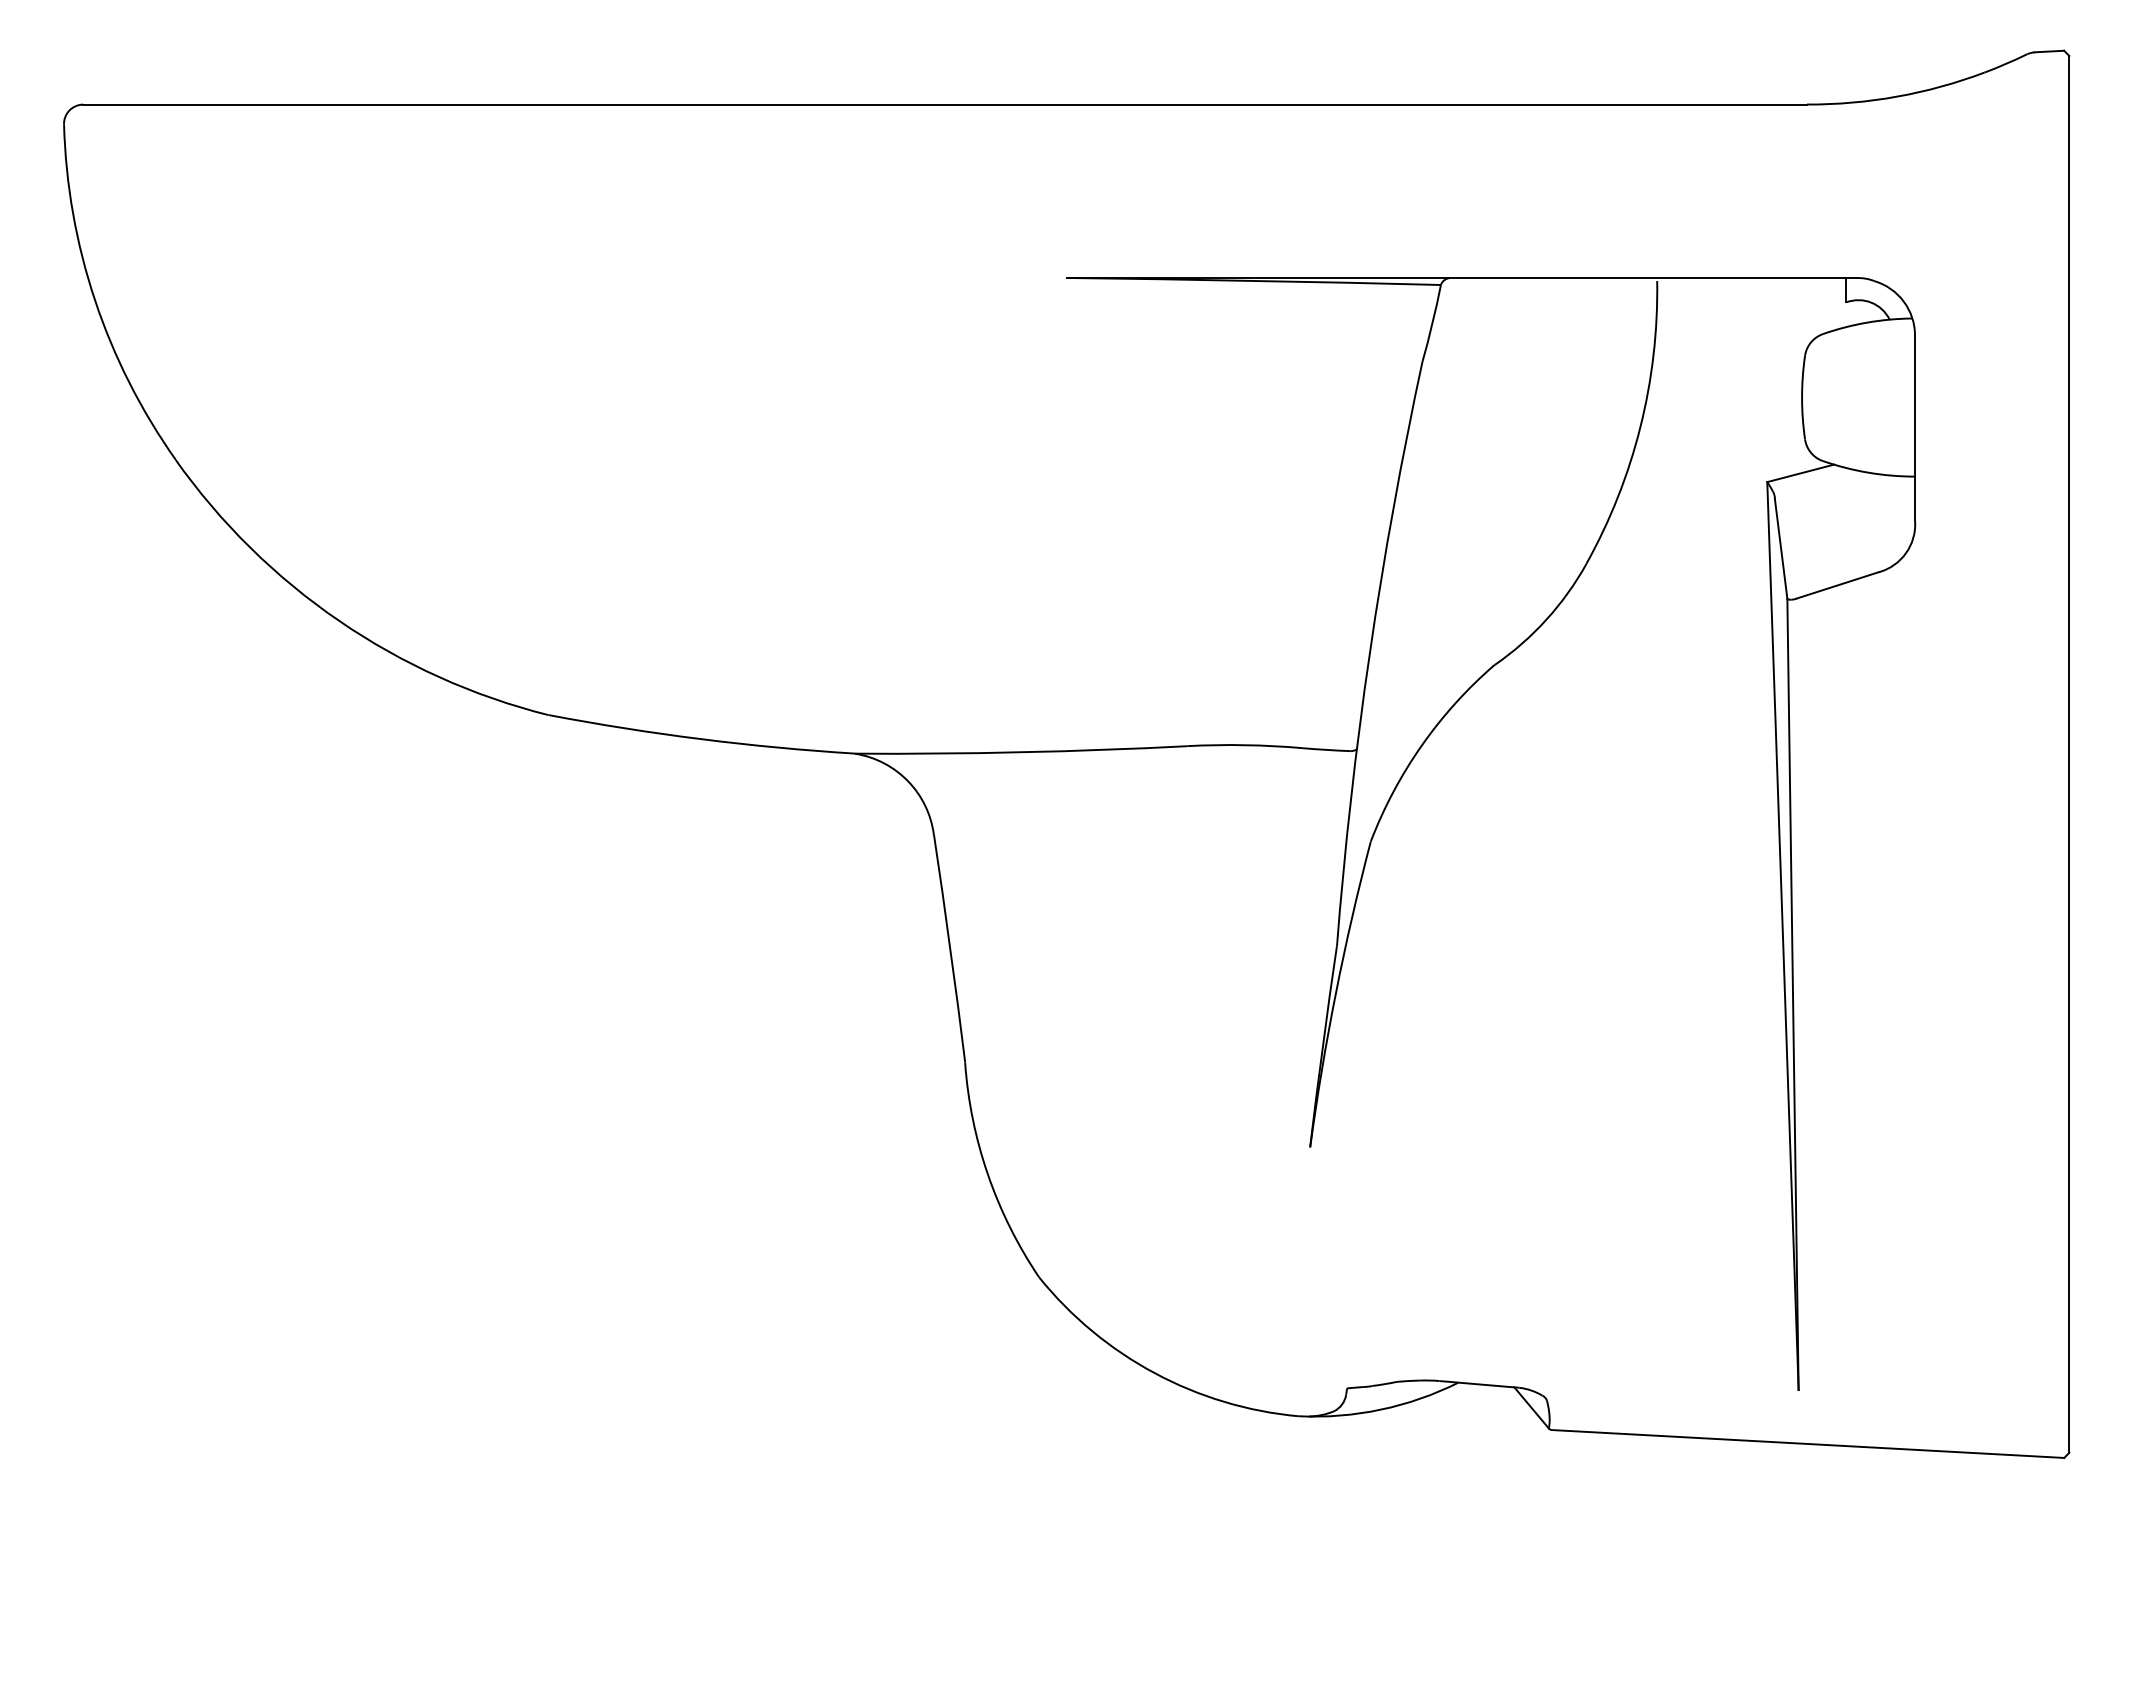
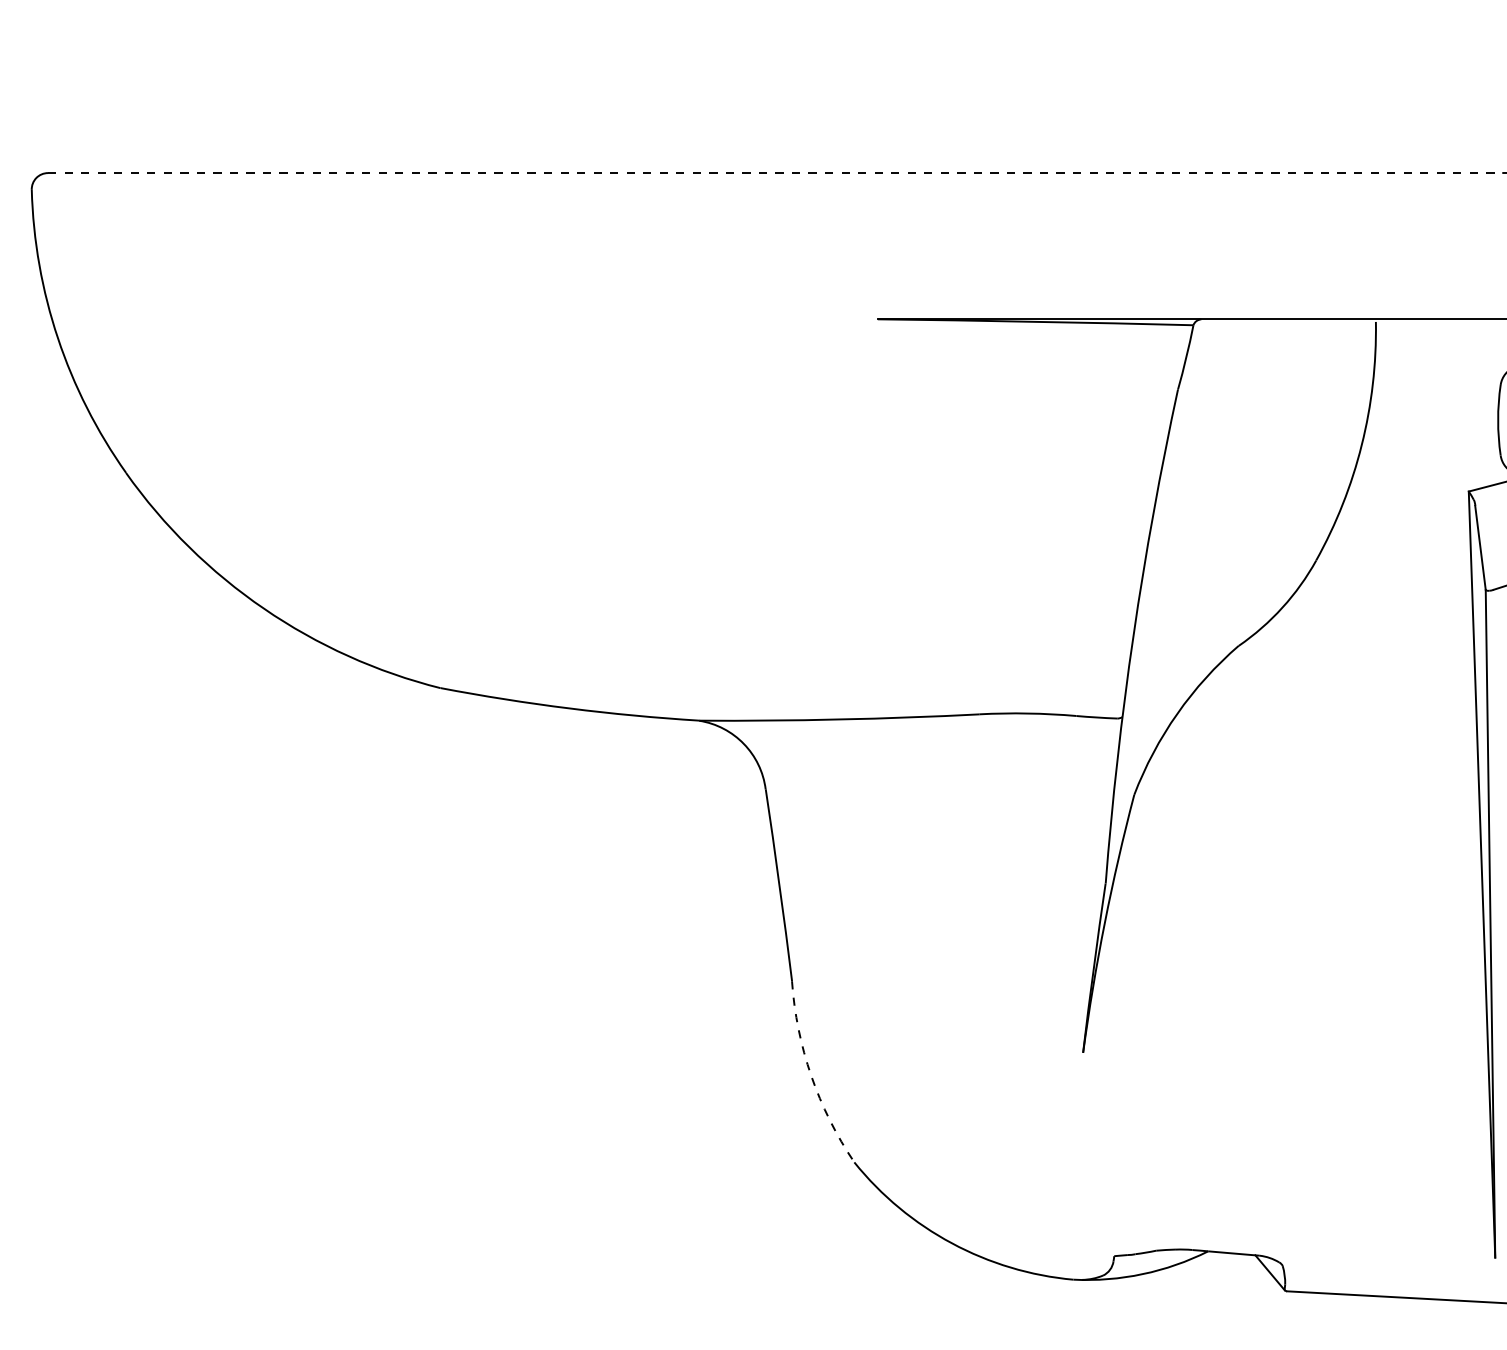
line: (945, 104) -> (775, 172), solid -> dashed
arc: (987, 1174) -> (810, 1075), solid -> dashed

